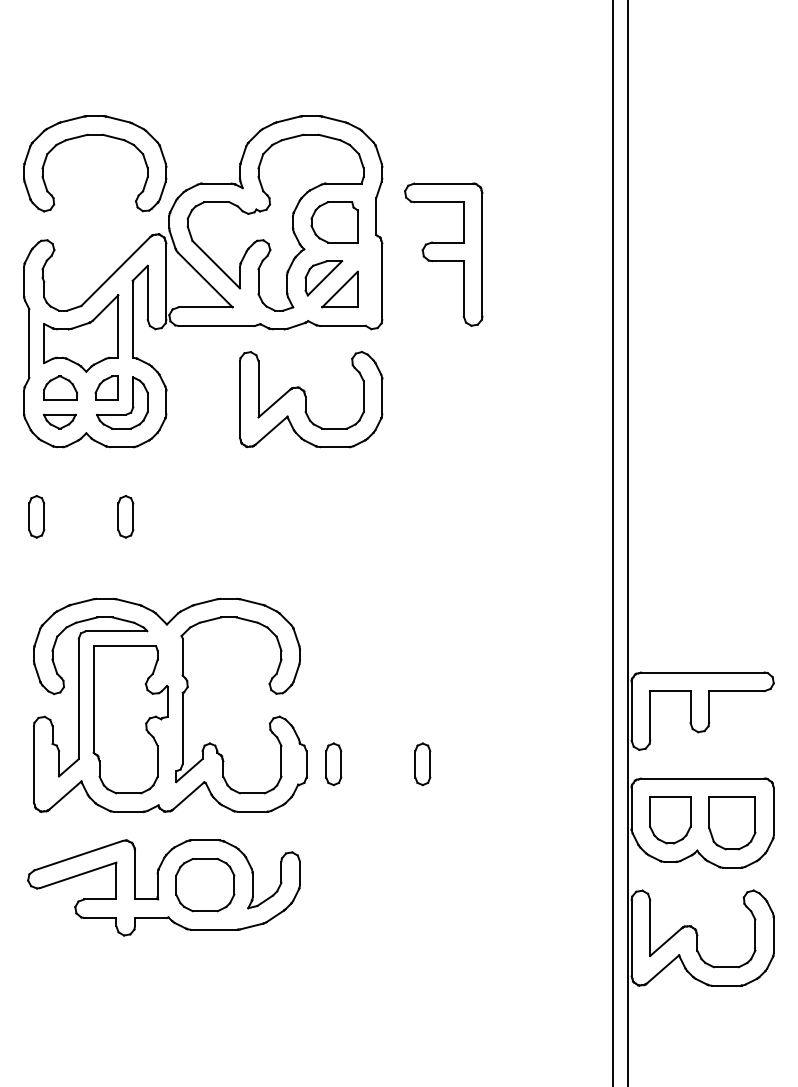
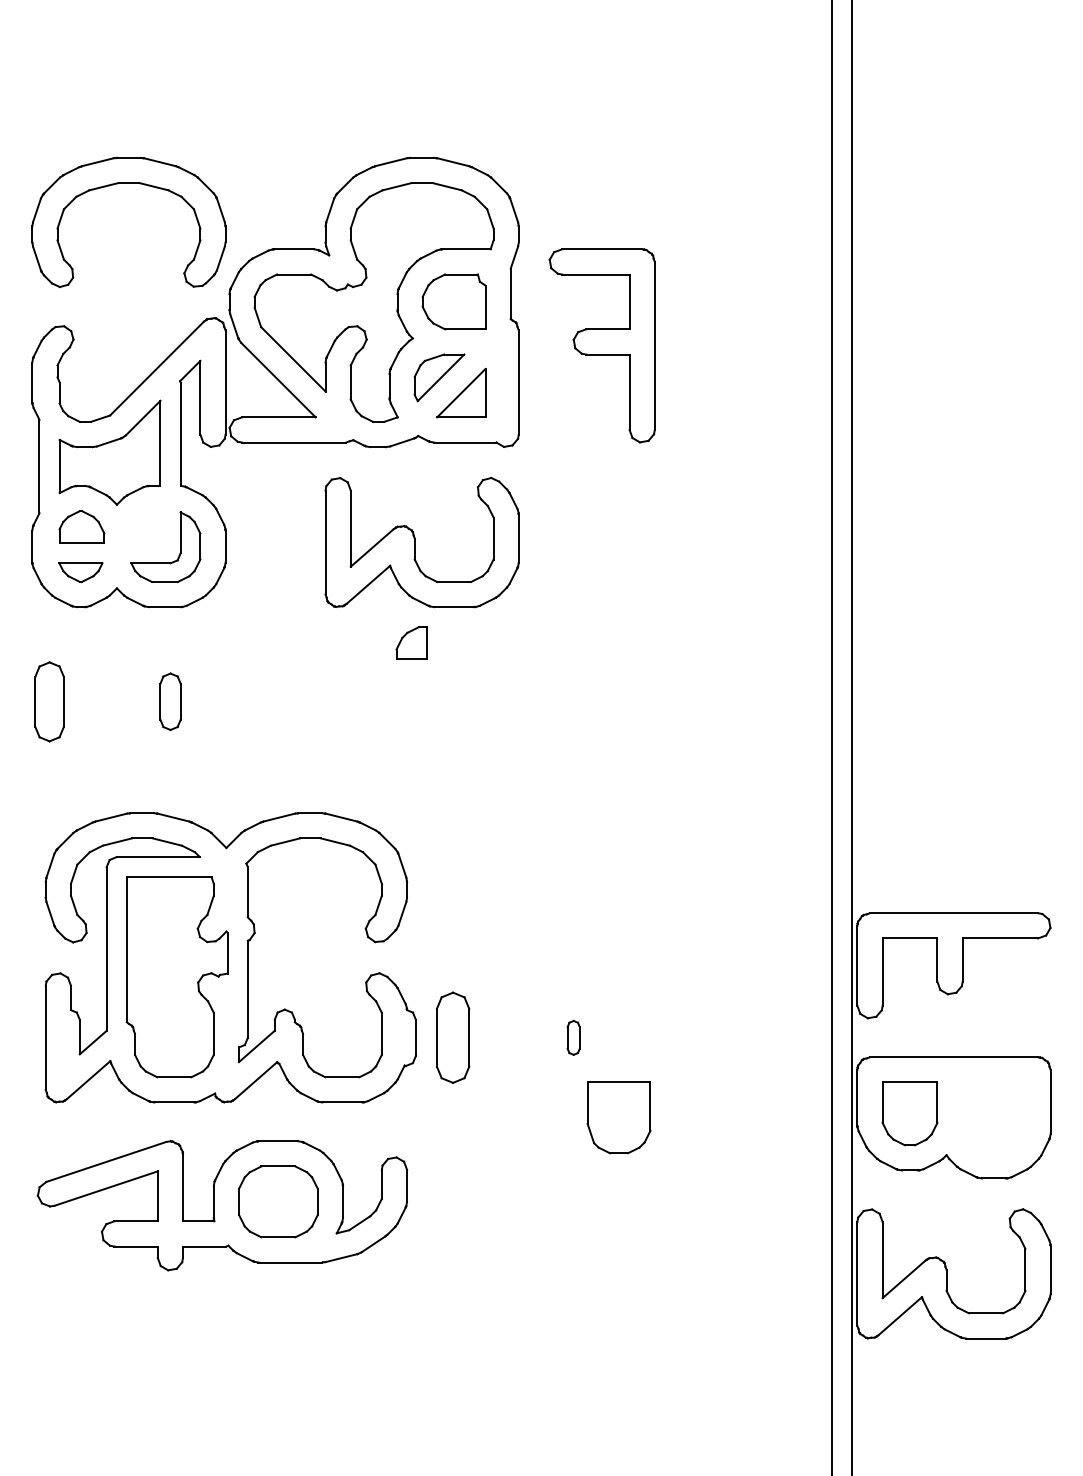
part: (106, 387) -> (411, 642), moved
part: (36, 516) -> (49, 701), size x1.4
part: (333, 764) -> (452, 1037), size x1.6
part: (422, 764) -> (573, 1037), size x0.6
part: (731, 822) -> (618, 1117), moved

